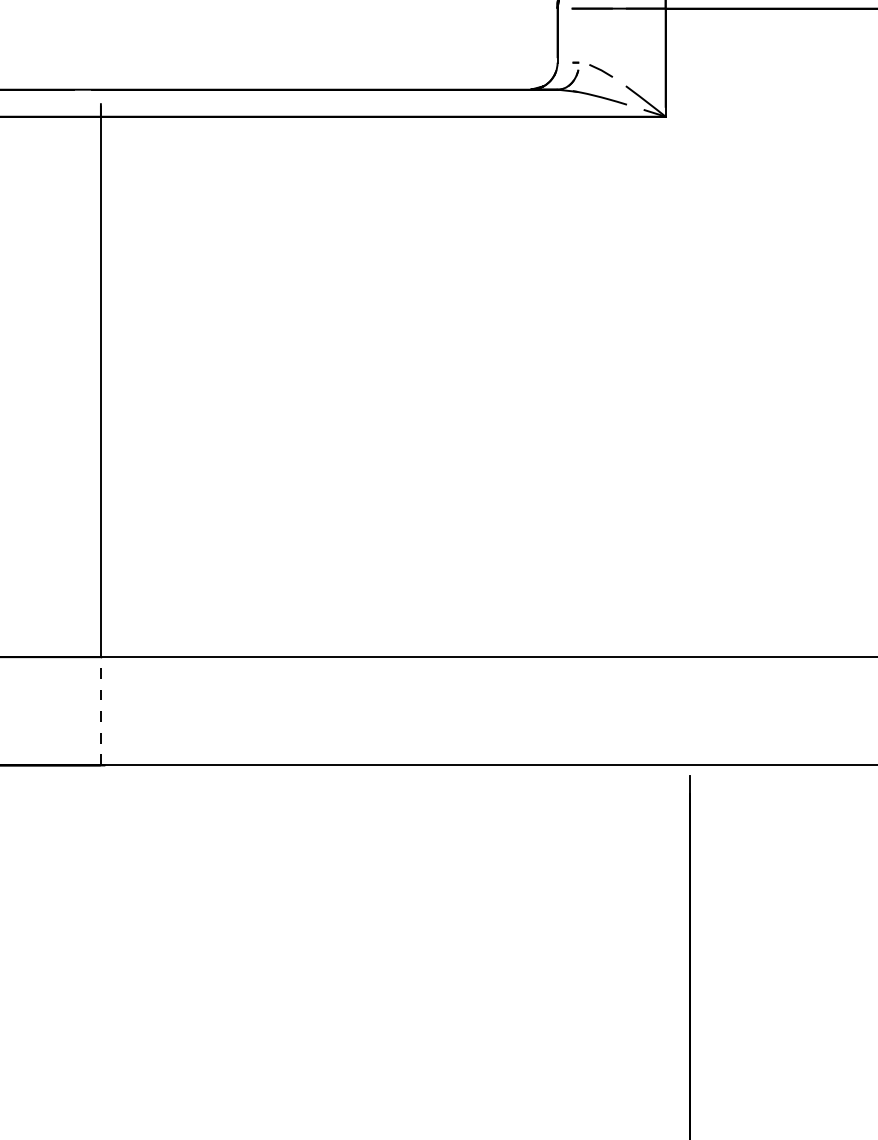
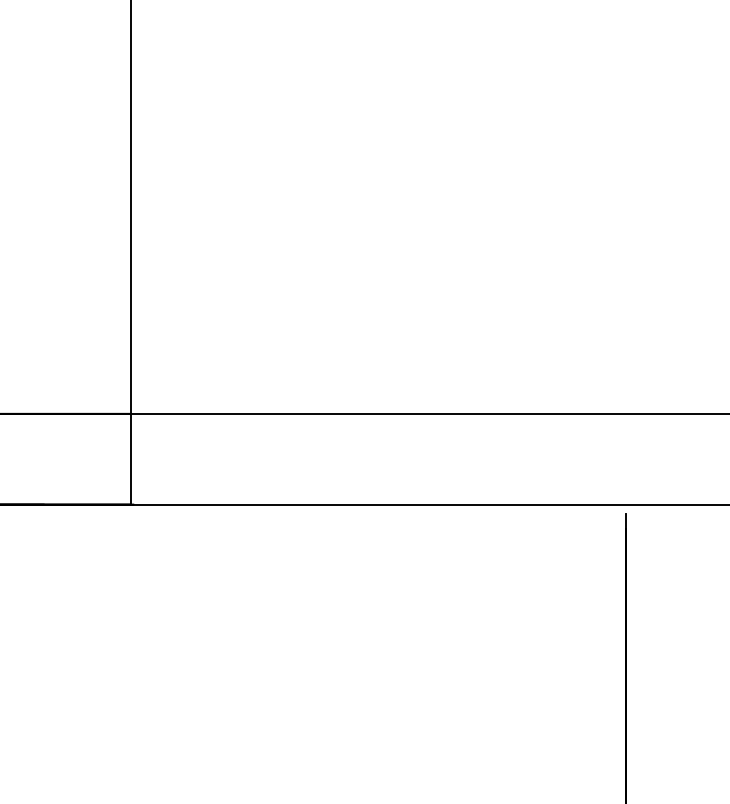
line: (100, 710) -> (130, 458), dashed -> solid

